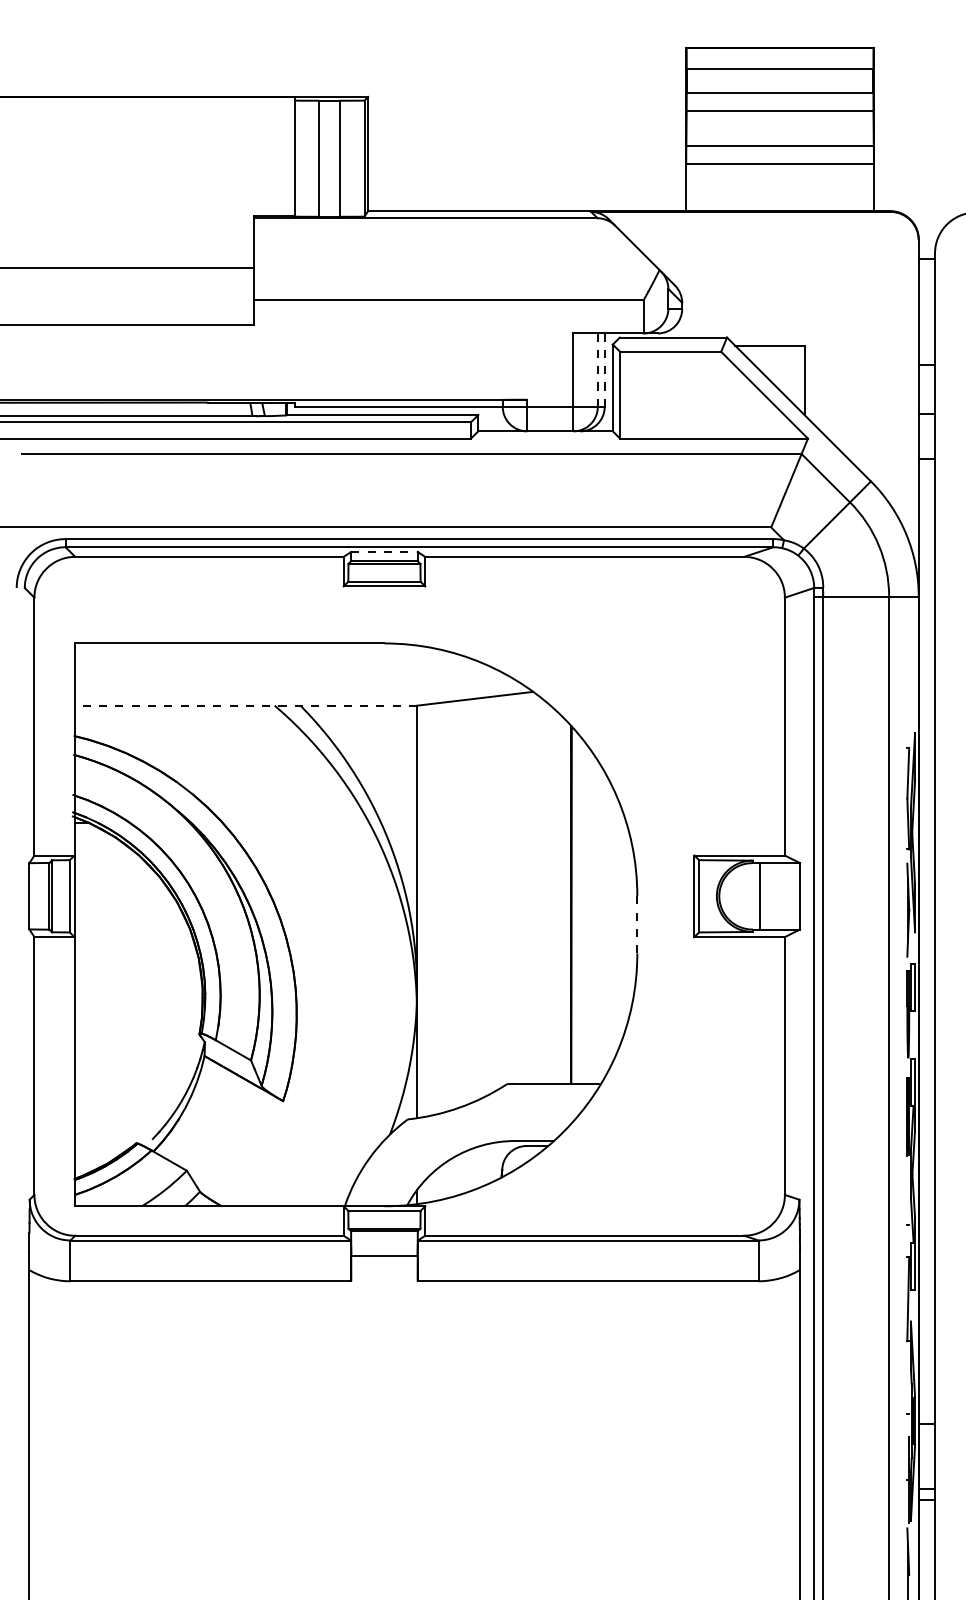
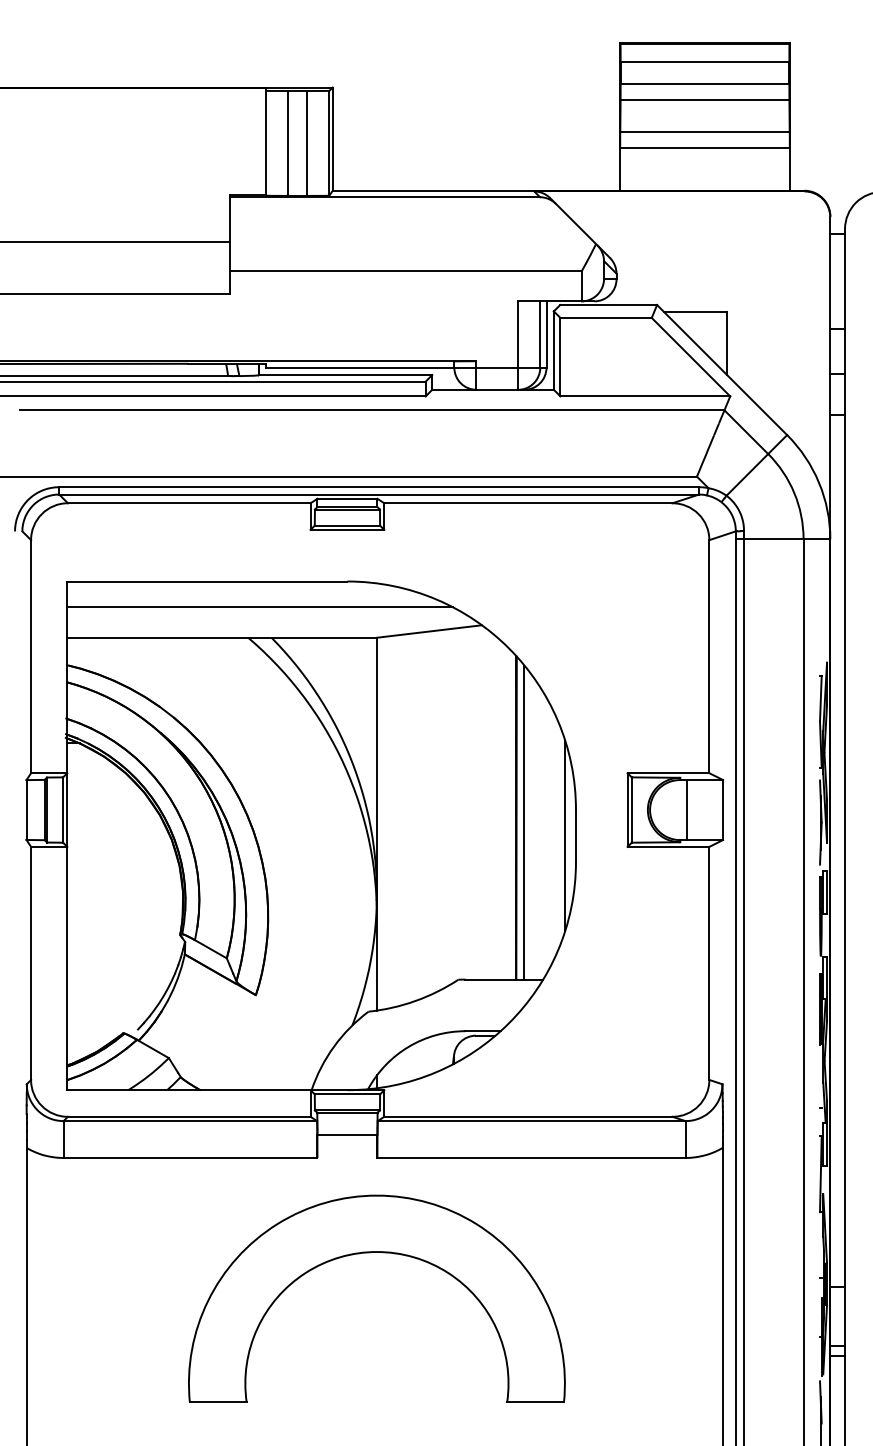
line: (597, 370) -> (539, 334), dashed -> solid
line: (604, 370) -> (546, 334), dashed -> solid
line: (384, 551) -> (347, 498), dashed -> solid
line: (287, 672) -> (259, 607), added
line: (245, 705) -> (221, 637), dashed -> solid
line: (580, 909) -> (524, 821), added
line: (625, 924) -> (565, 835), added
line: (637, 924) -> (576, 835), dashed -> solid
part: (416, 1386) -> (376, 1253), added

